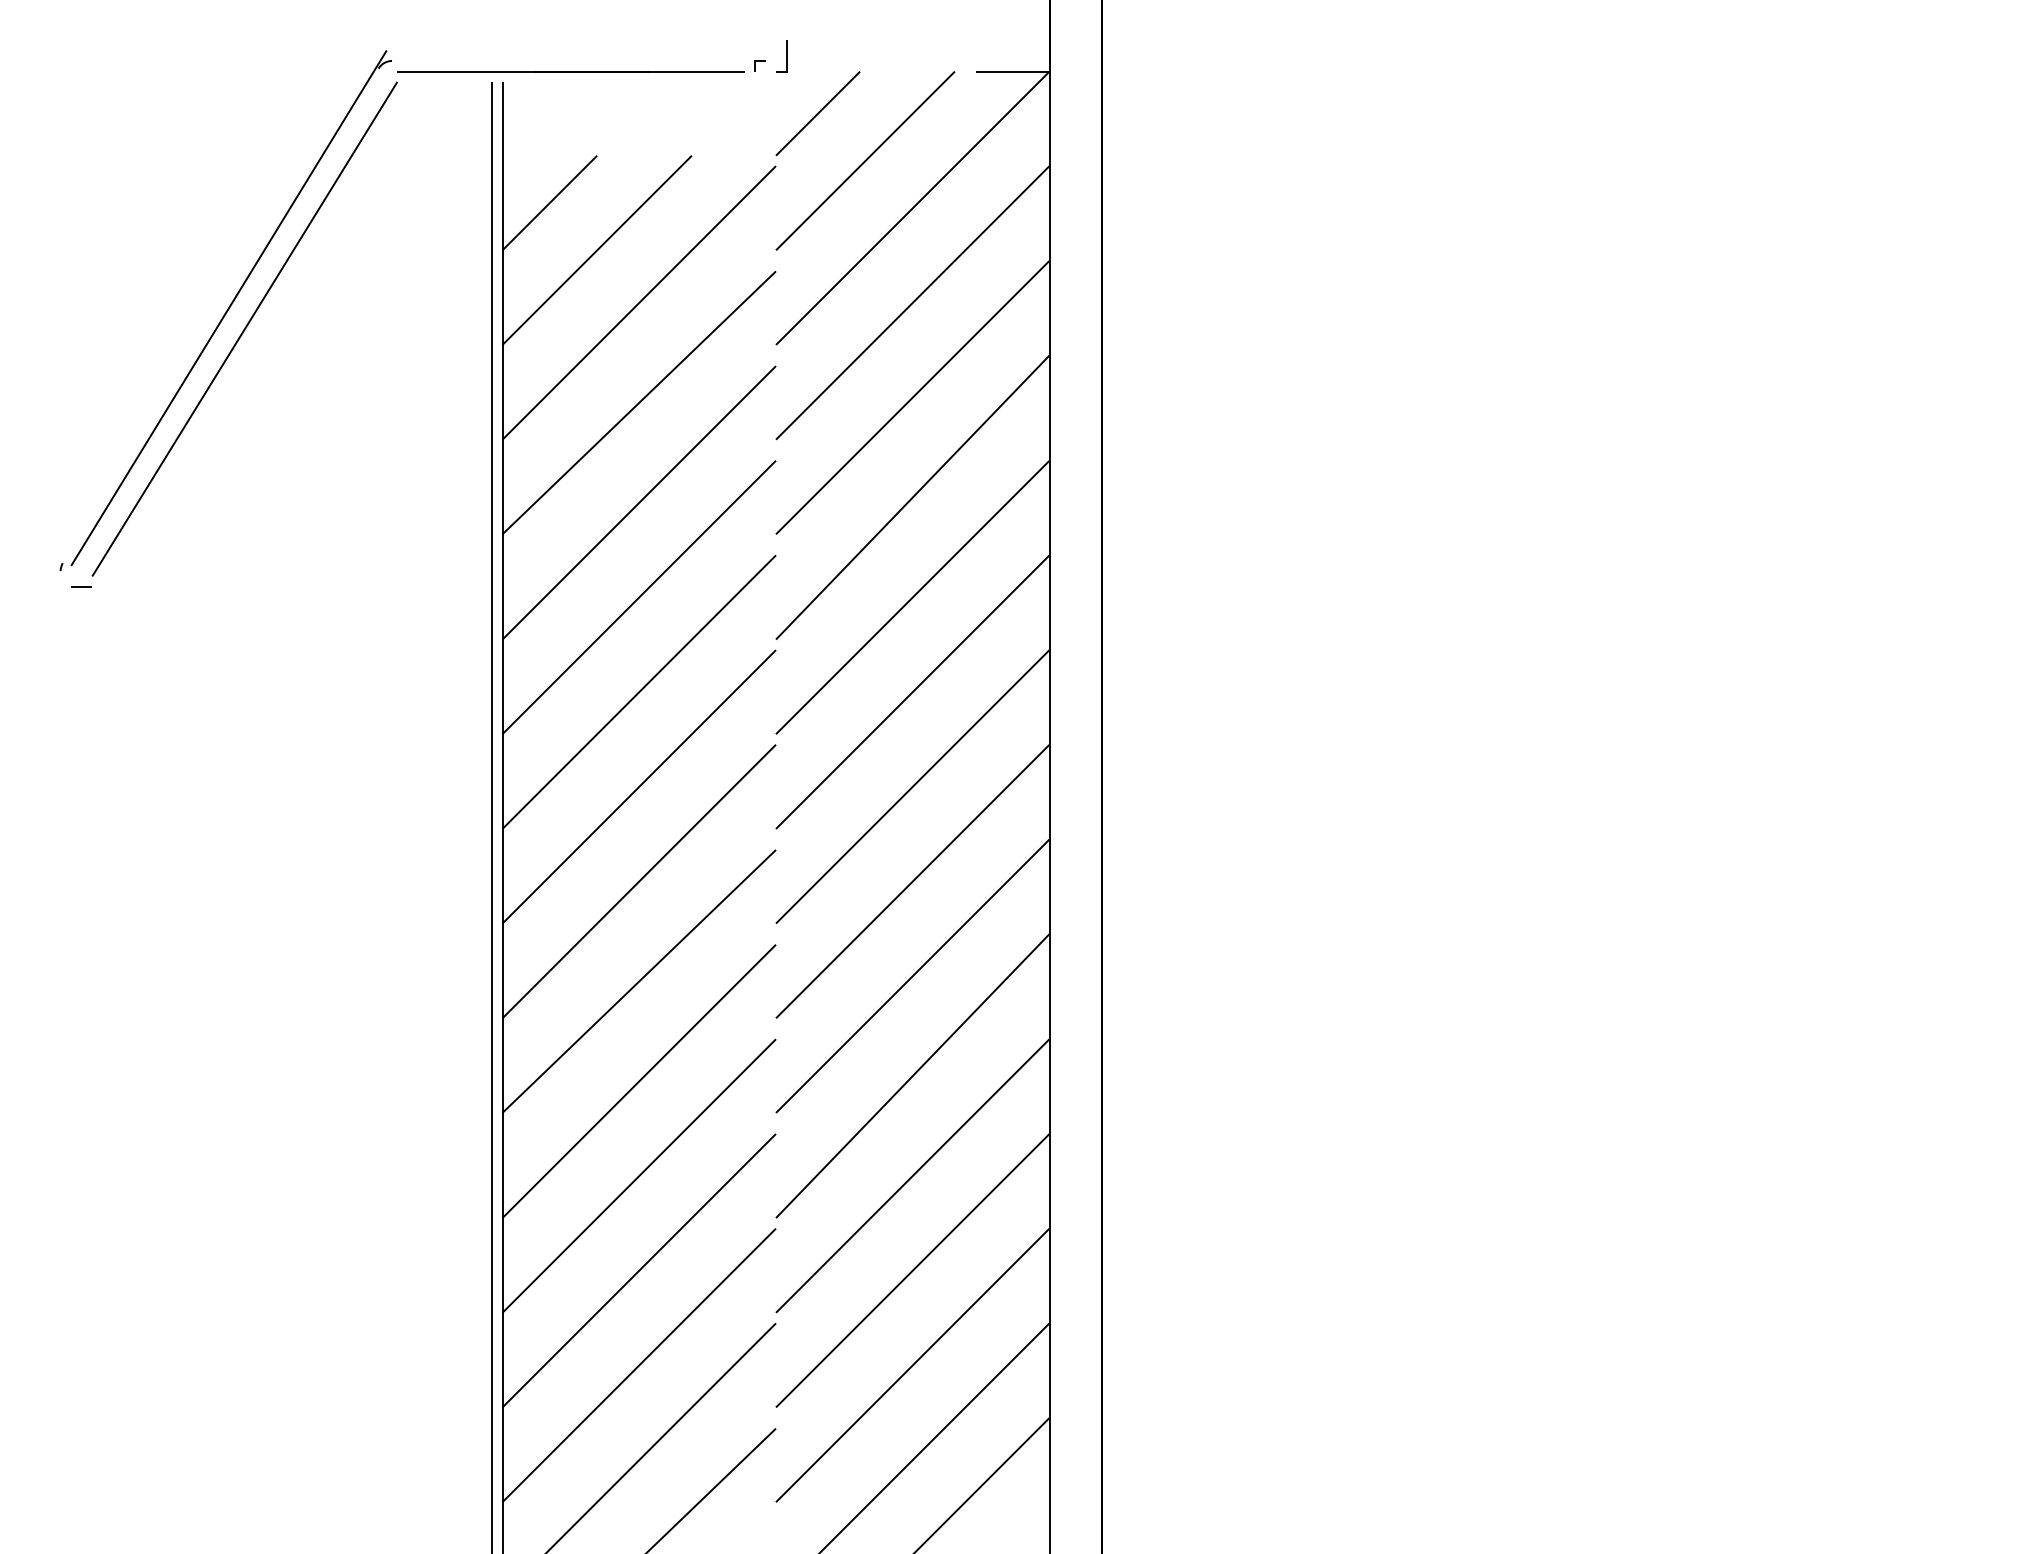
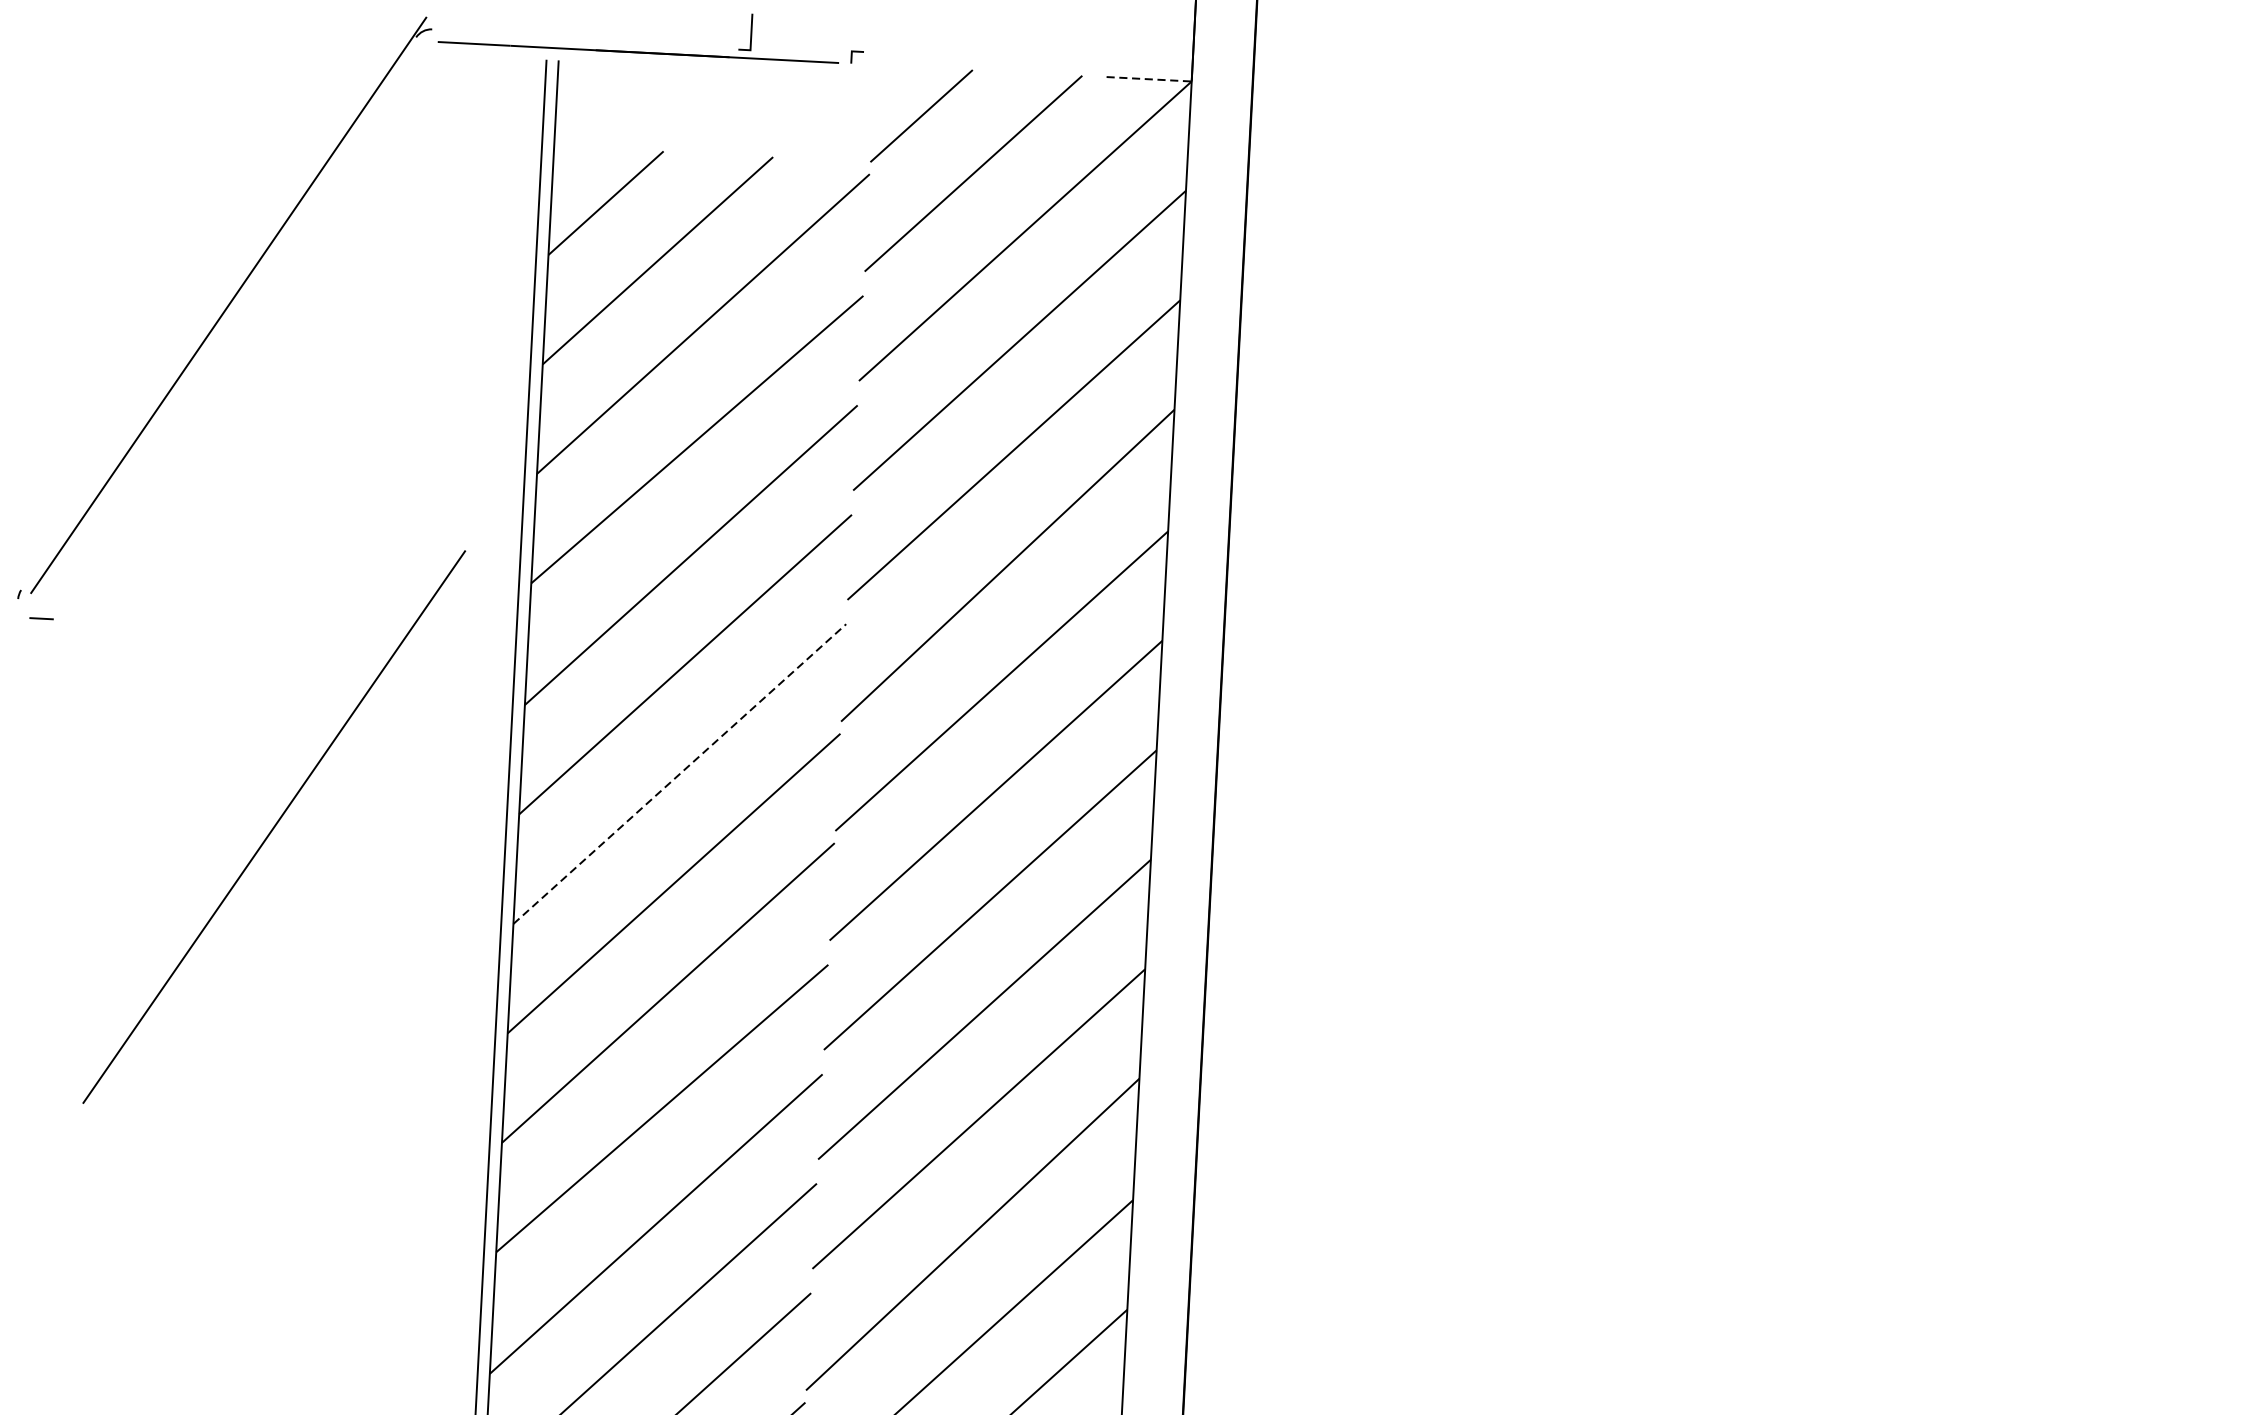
part: (781, 56) -> (745, 32), moved
line: (1012, 71) -> (1148, 79), solid -> dashed
line: (244, 328) -> (273, 826), moved
line: (639, 691) -> (680, 773), solid -> dashed

